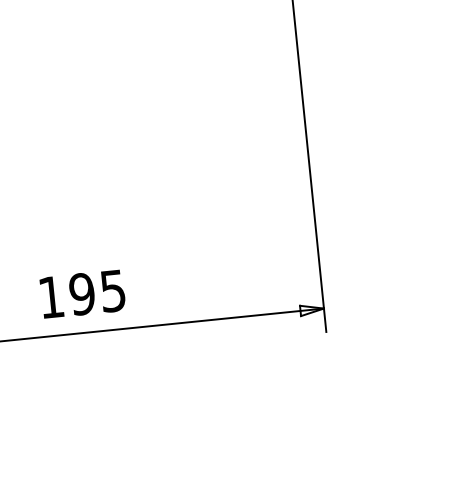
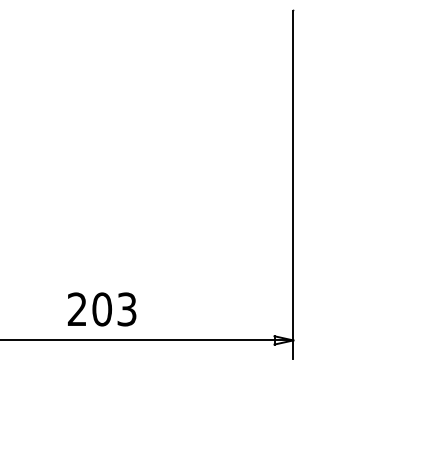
text: (81, 294) -> (101, 309), 195 -> 203

